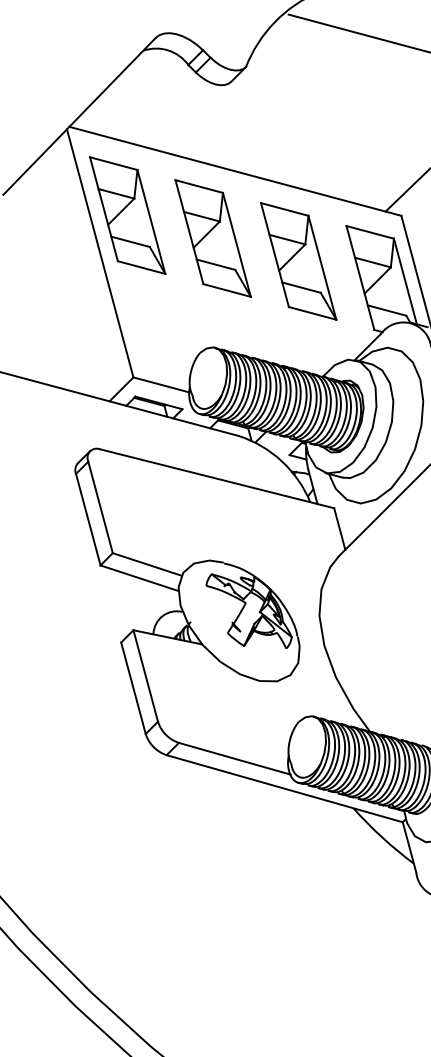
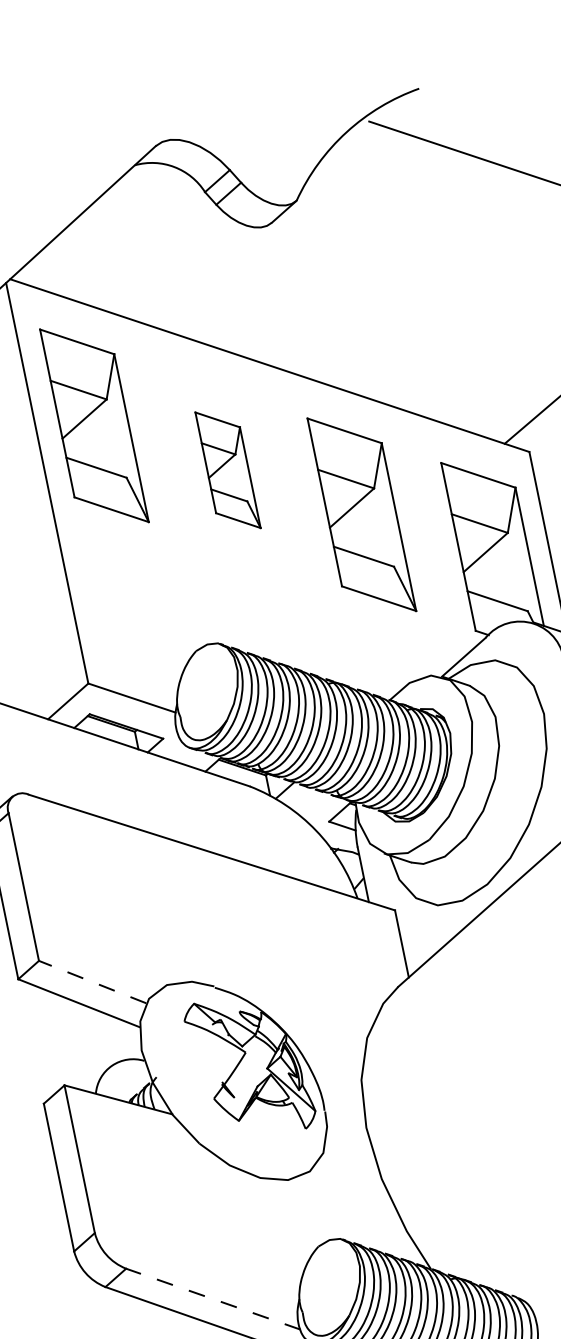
part: (212, 238) -> (227, 470), size x0.6
line: (146, 564) -> (91, 982), solid -> dashed
line: (234, 758) -> (212, 1298), solid -> dashed

